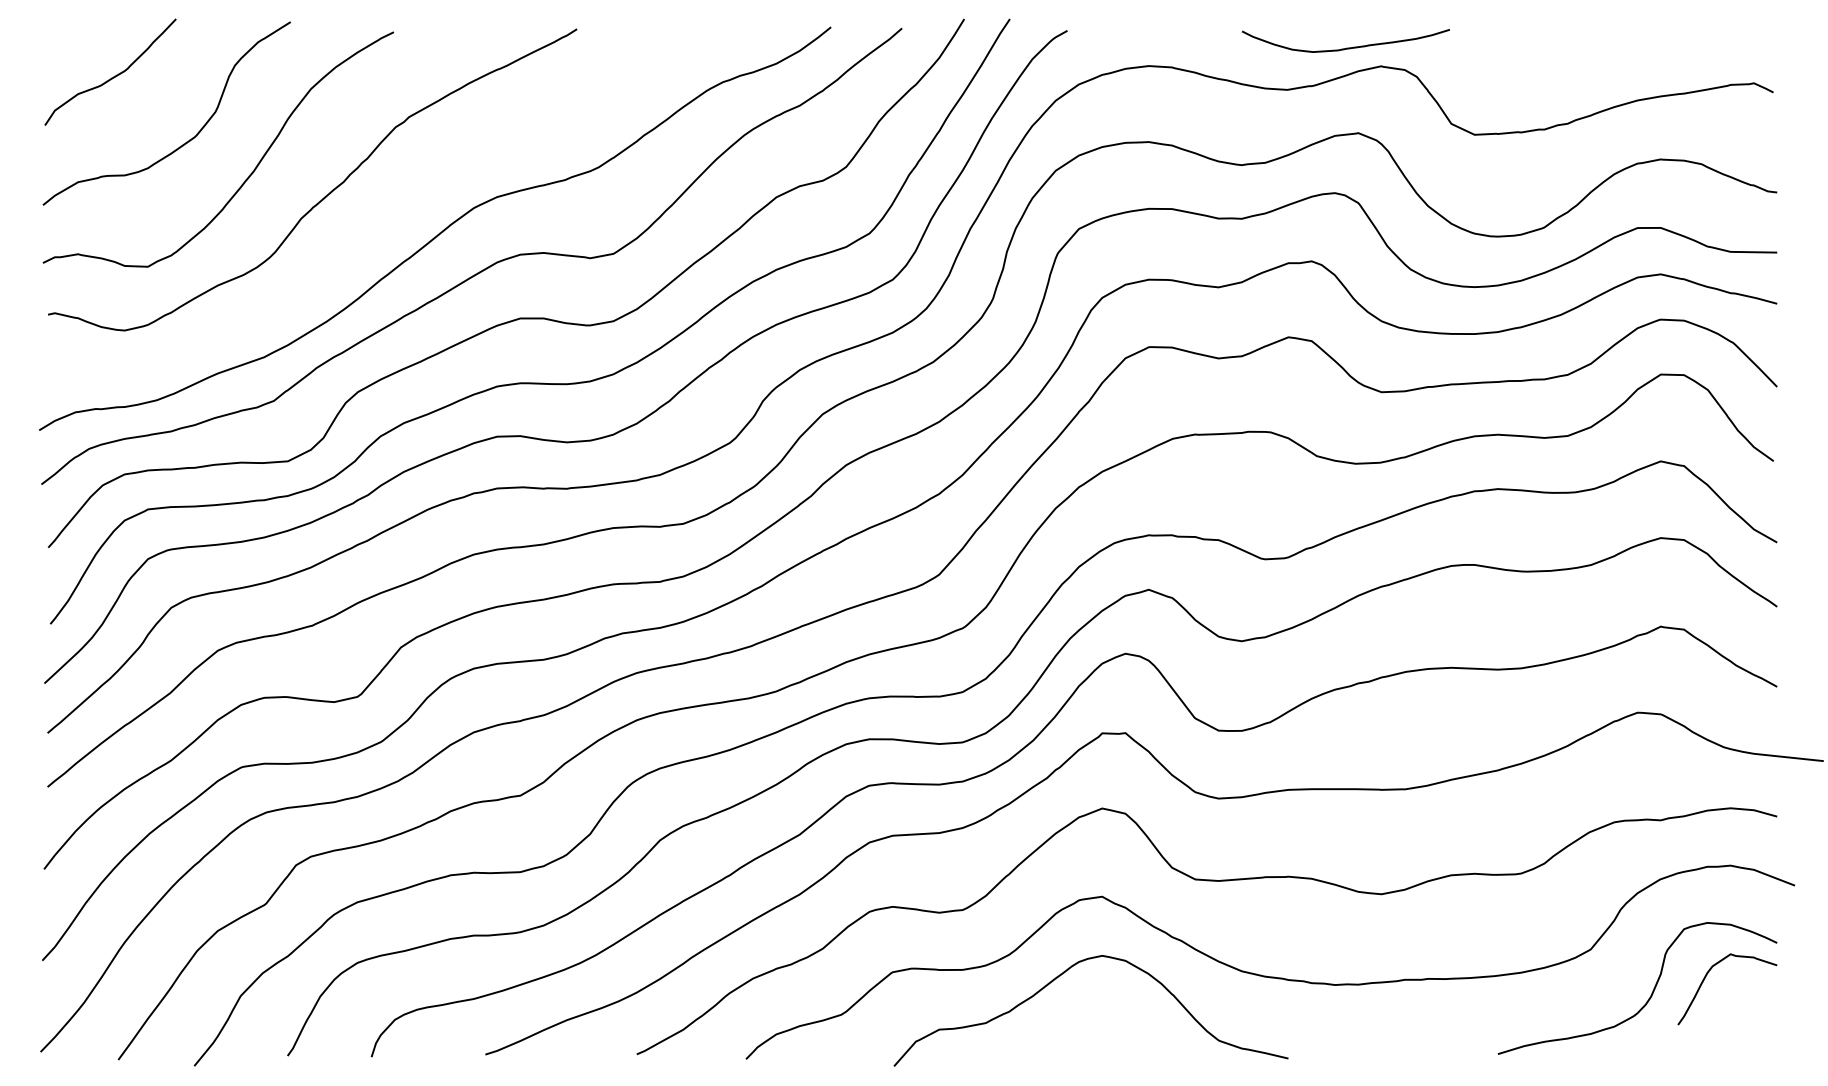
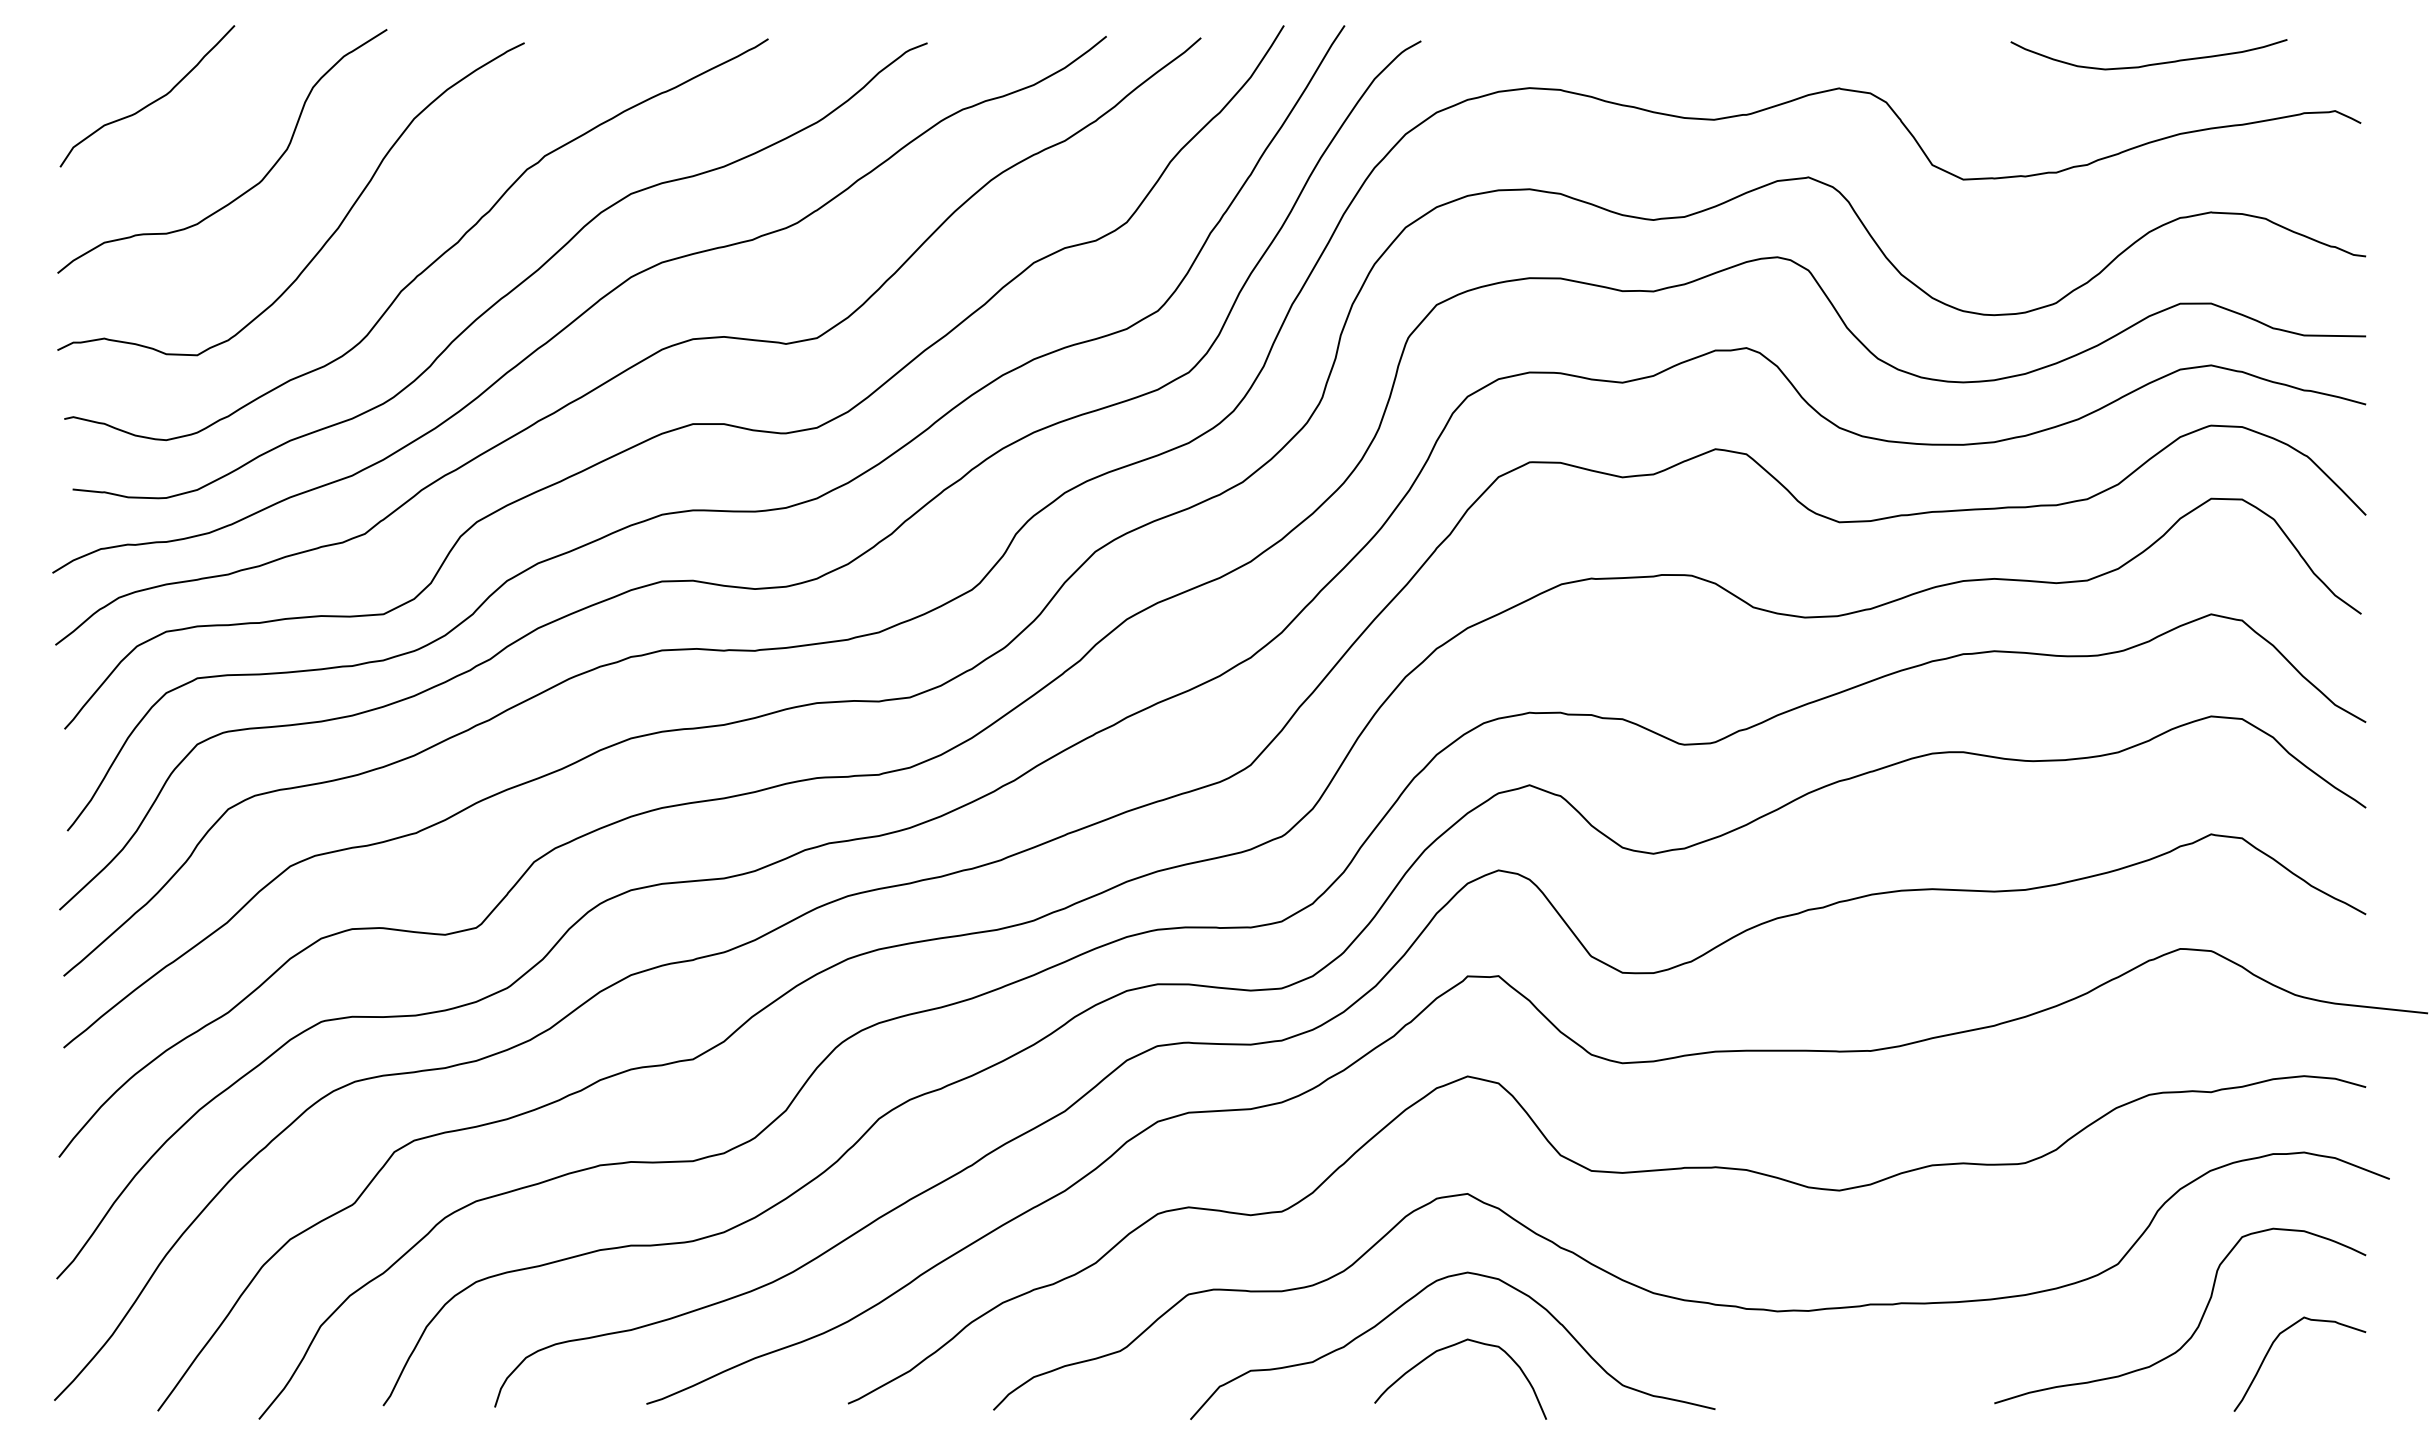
curve: (1347, 47) -> (2151, 63), moved
curve: (384, 217) -> (511, 289), added
curve: (1707, 974) -> (2273, 1344), moved
curve: (1089, 1012) -> (1450, 1347), added

